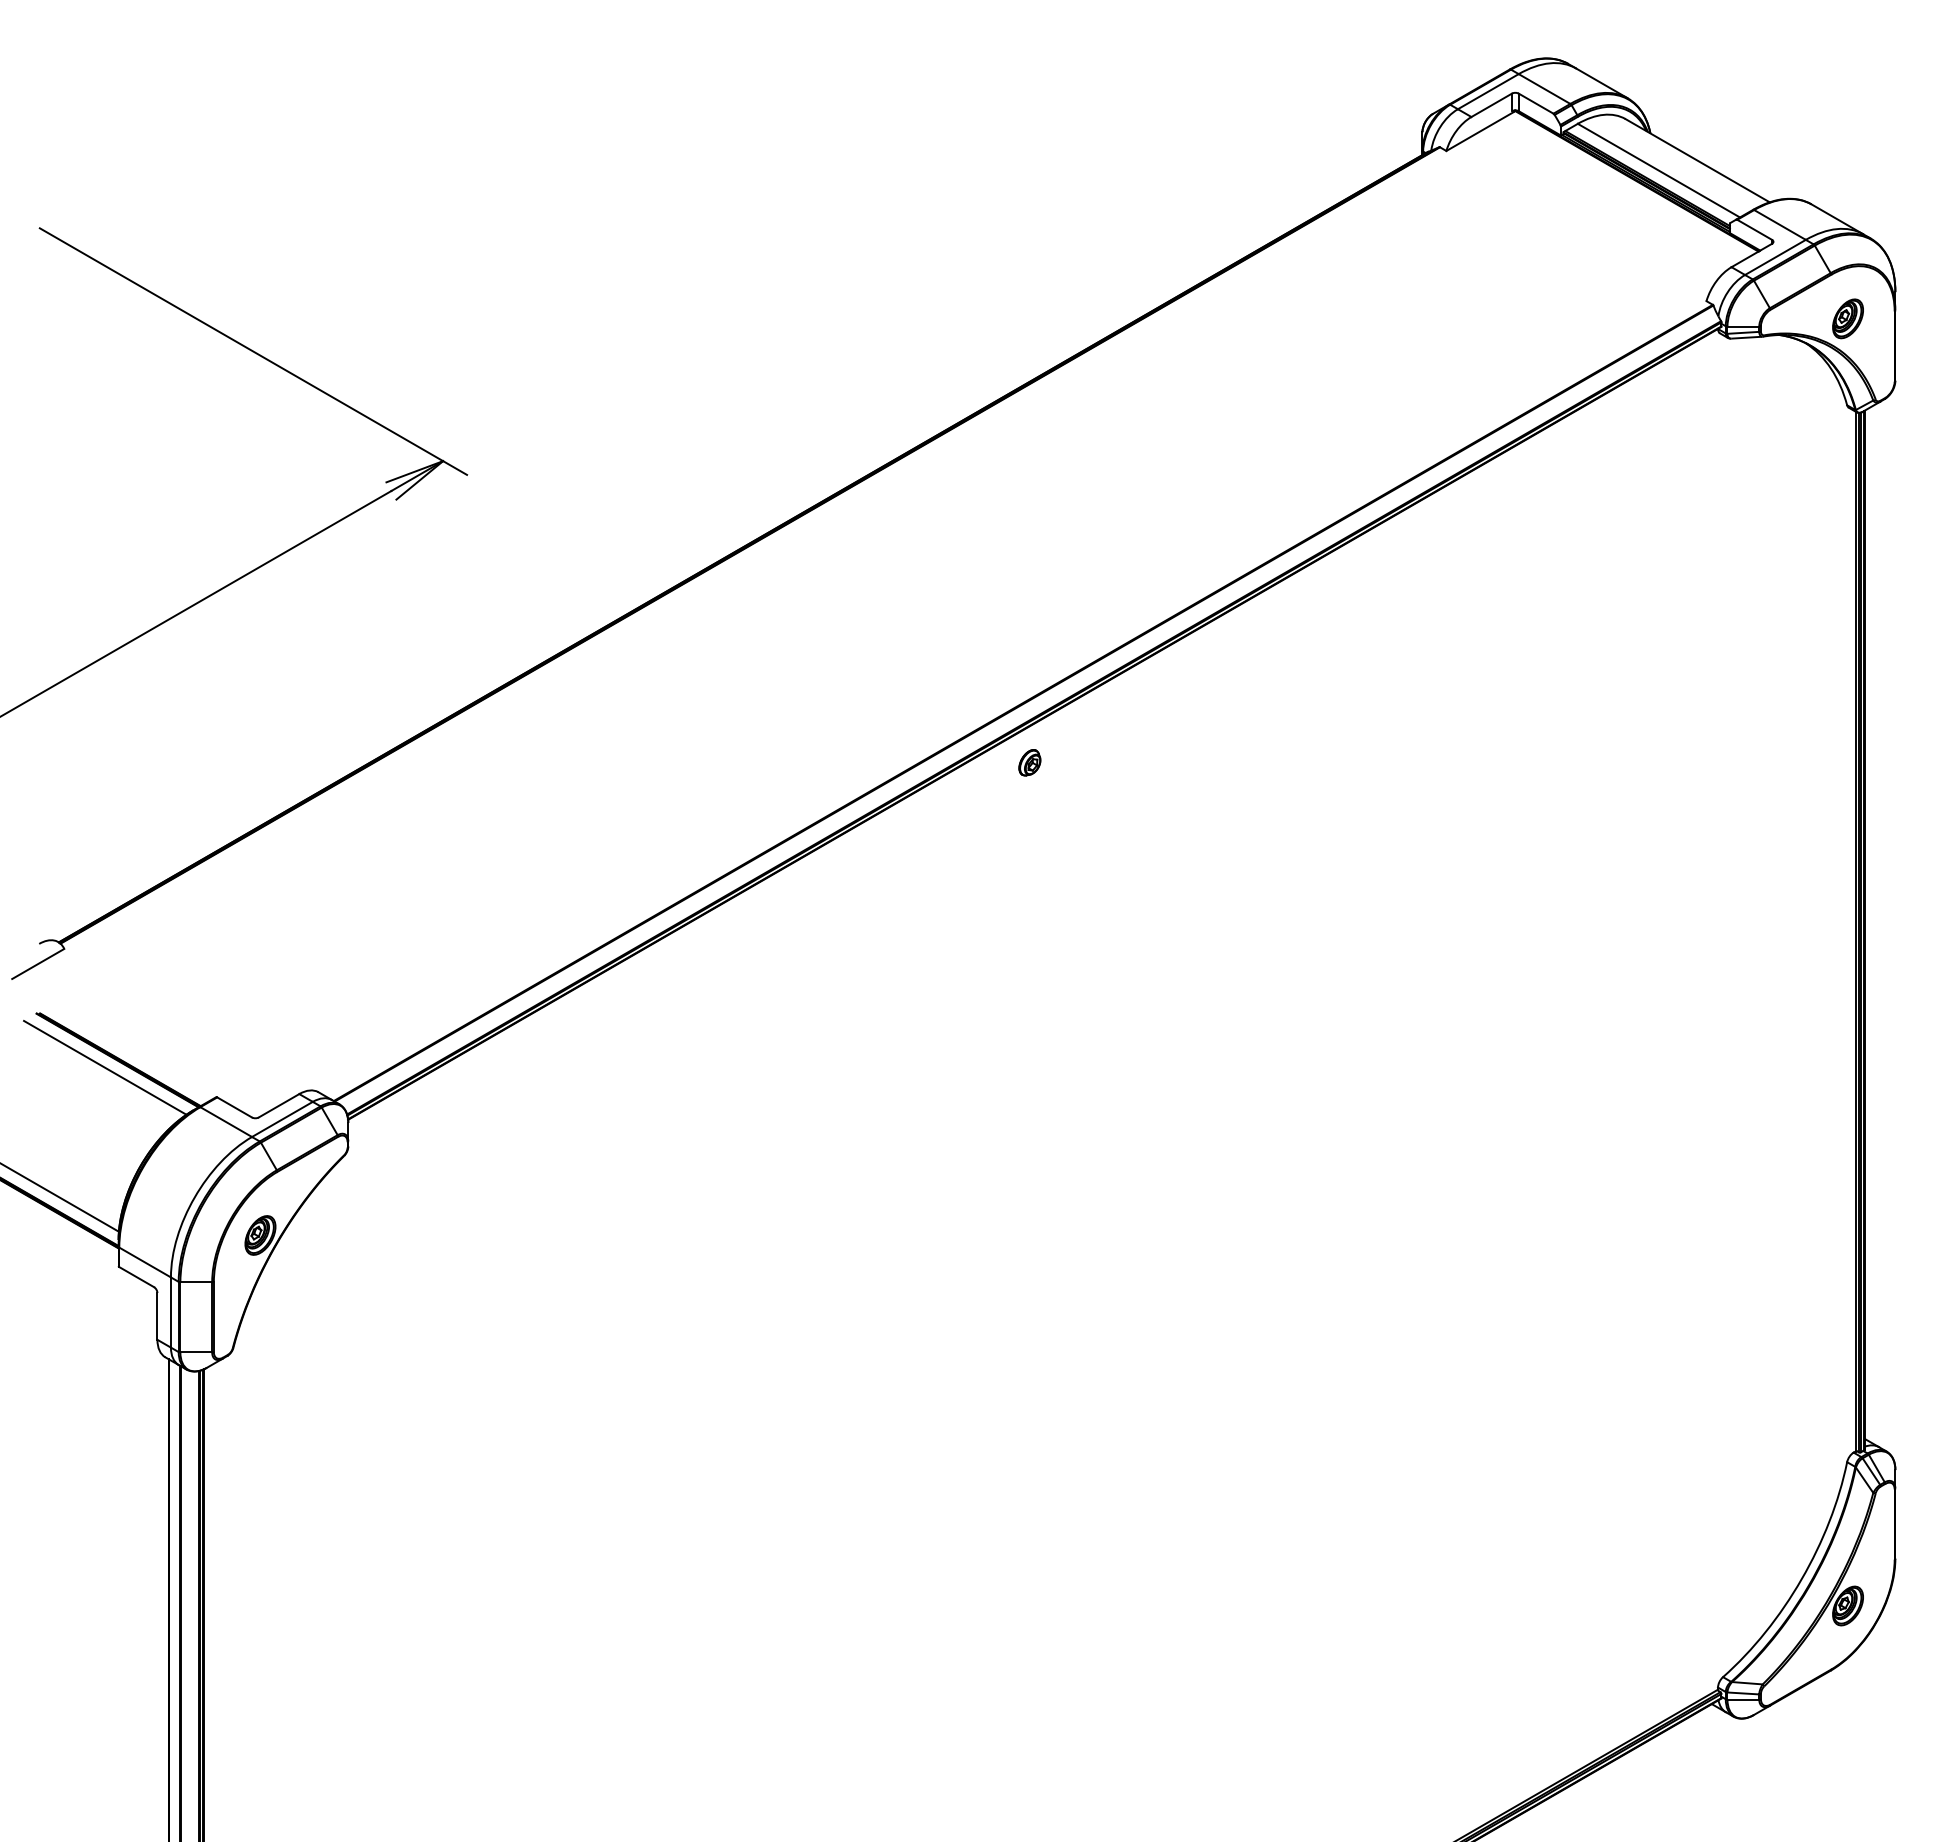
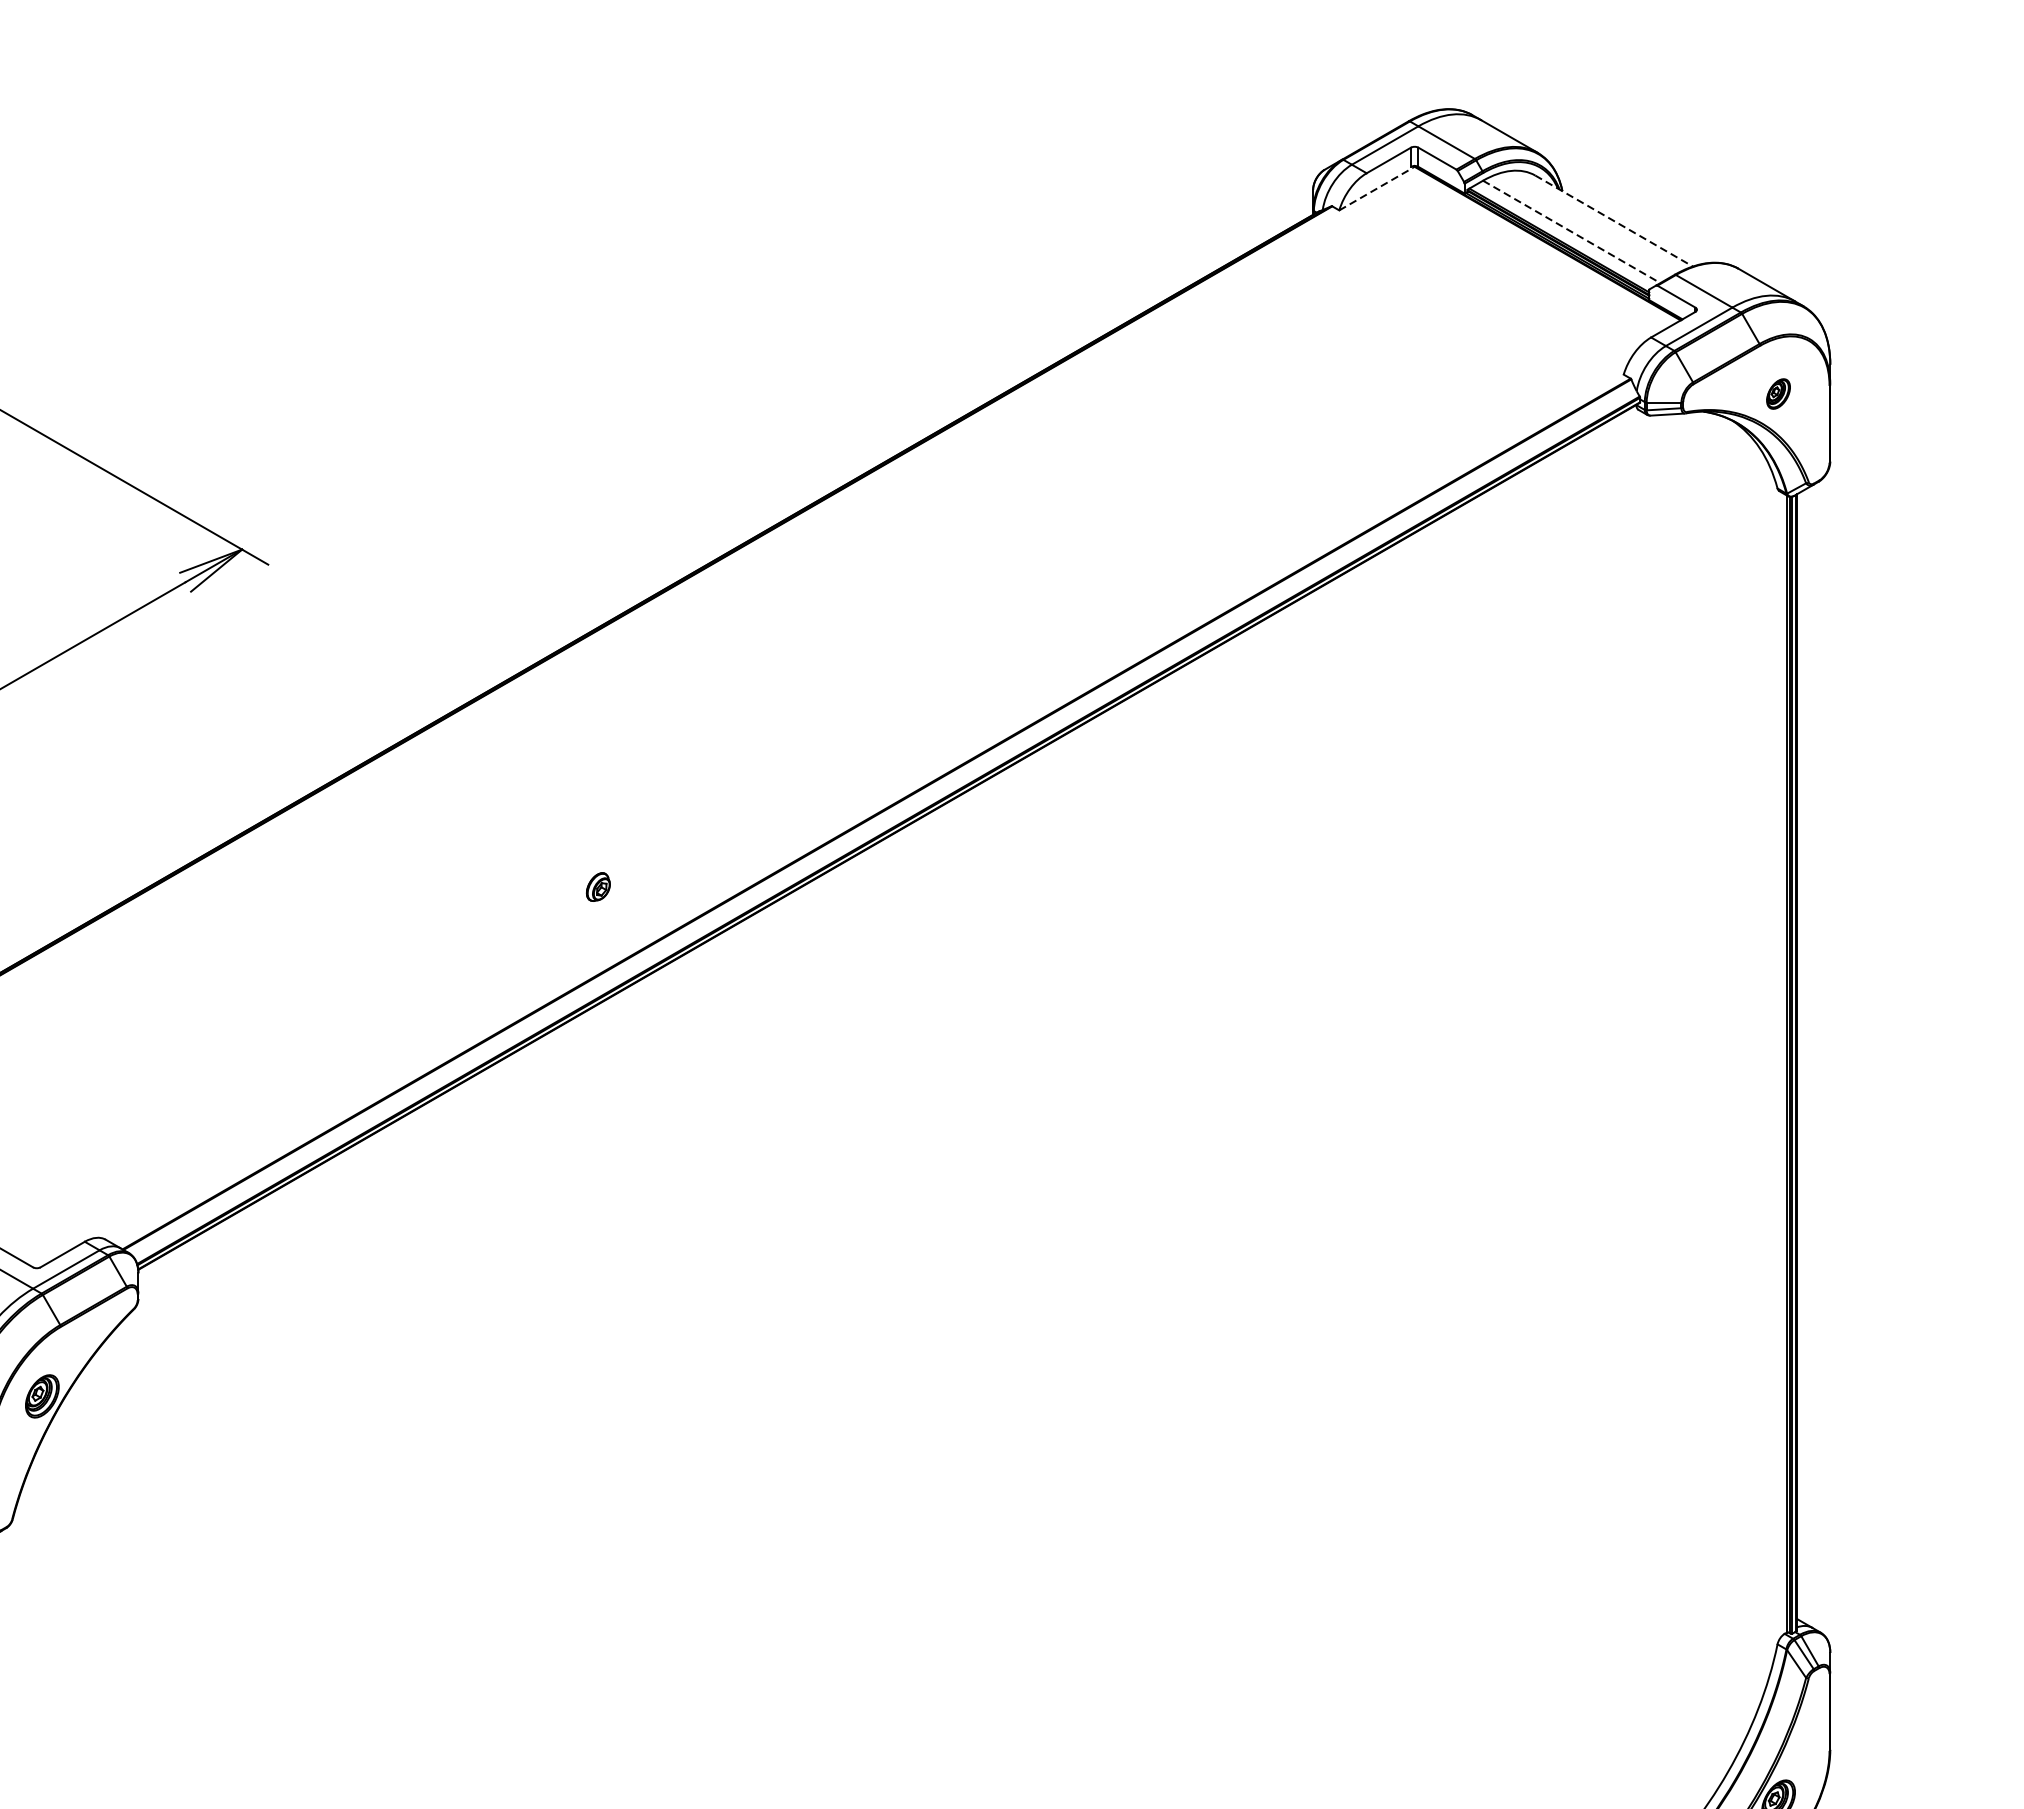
line: (1480, 131) -> (1376, 189), solid -> dashed
line: (1698, 160) -> (1615, 220), solid -> dashed
line: (1658, 170) -> (1571, 231), solid -> dashed
part: (1847, 318) -> (1777, 393), size x0.7
part: (1029, 762) -> (597, 886), moved

